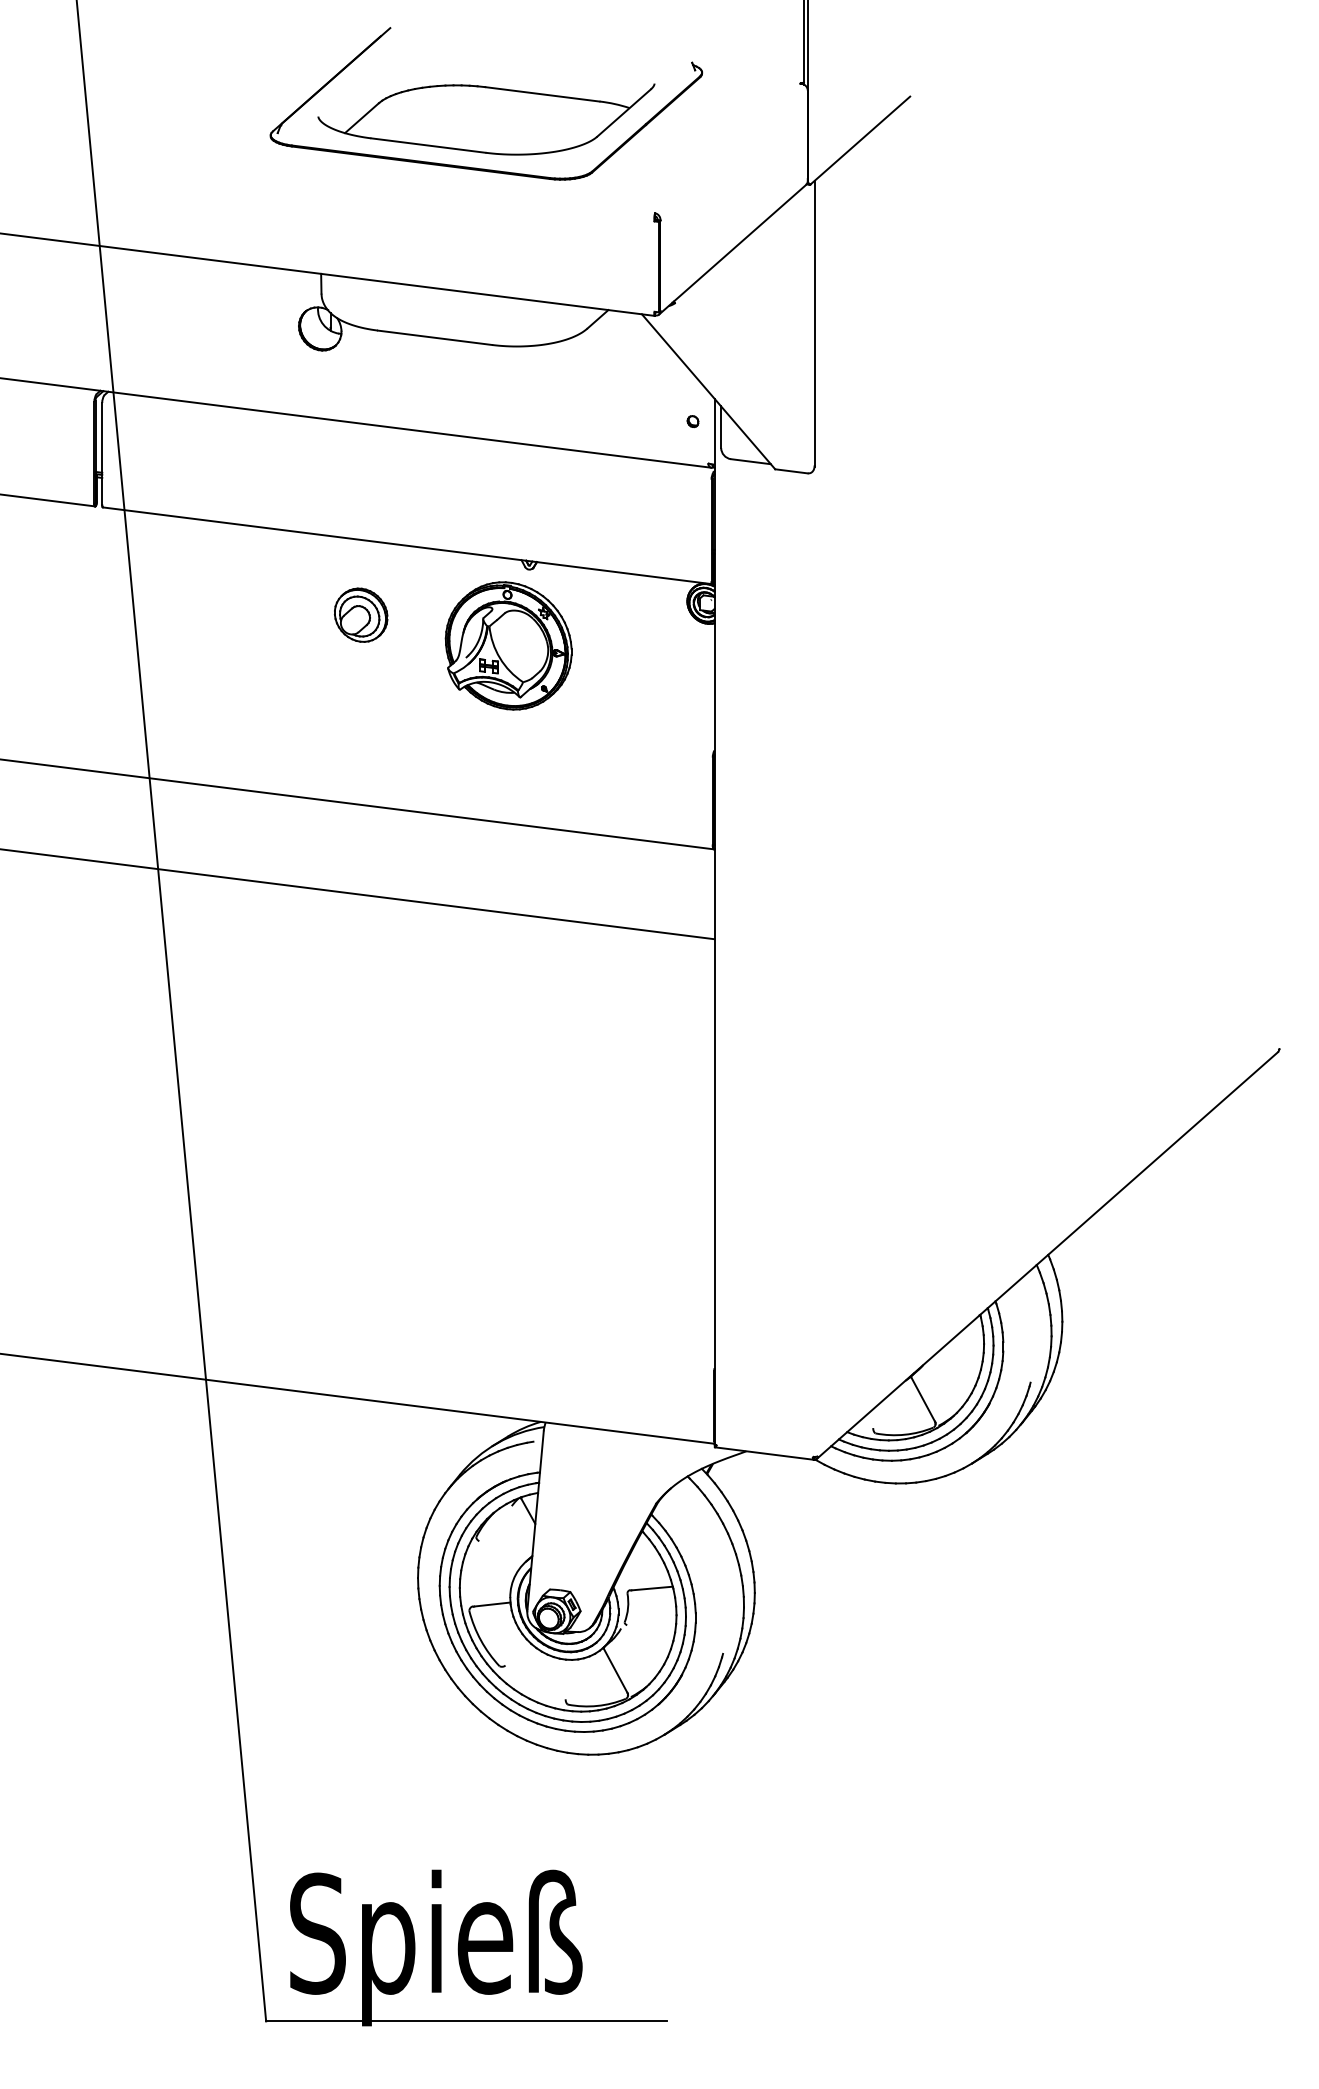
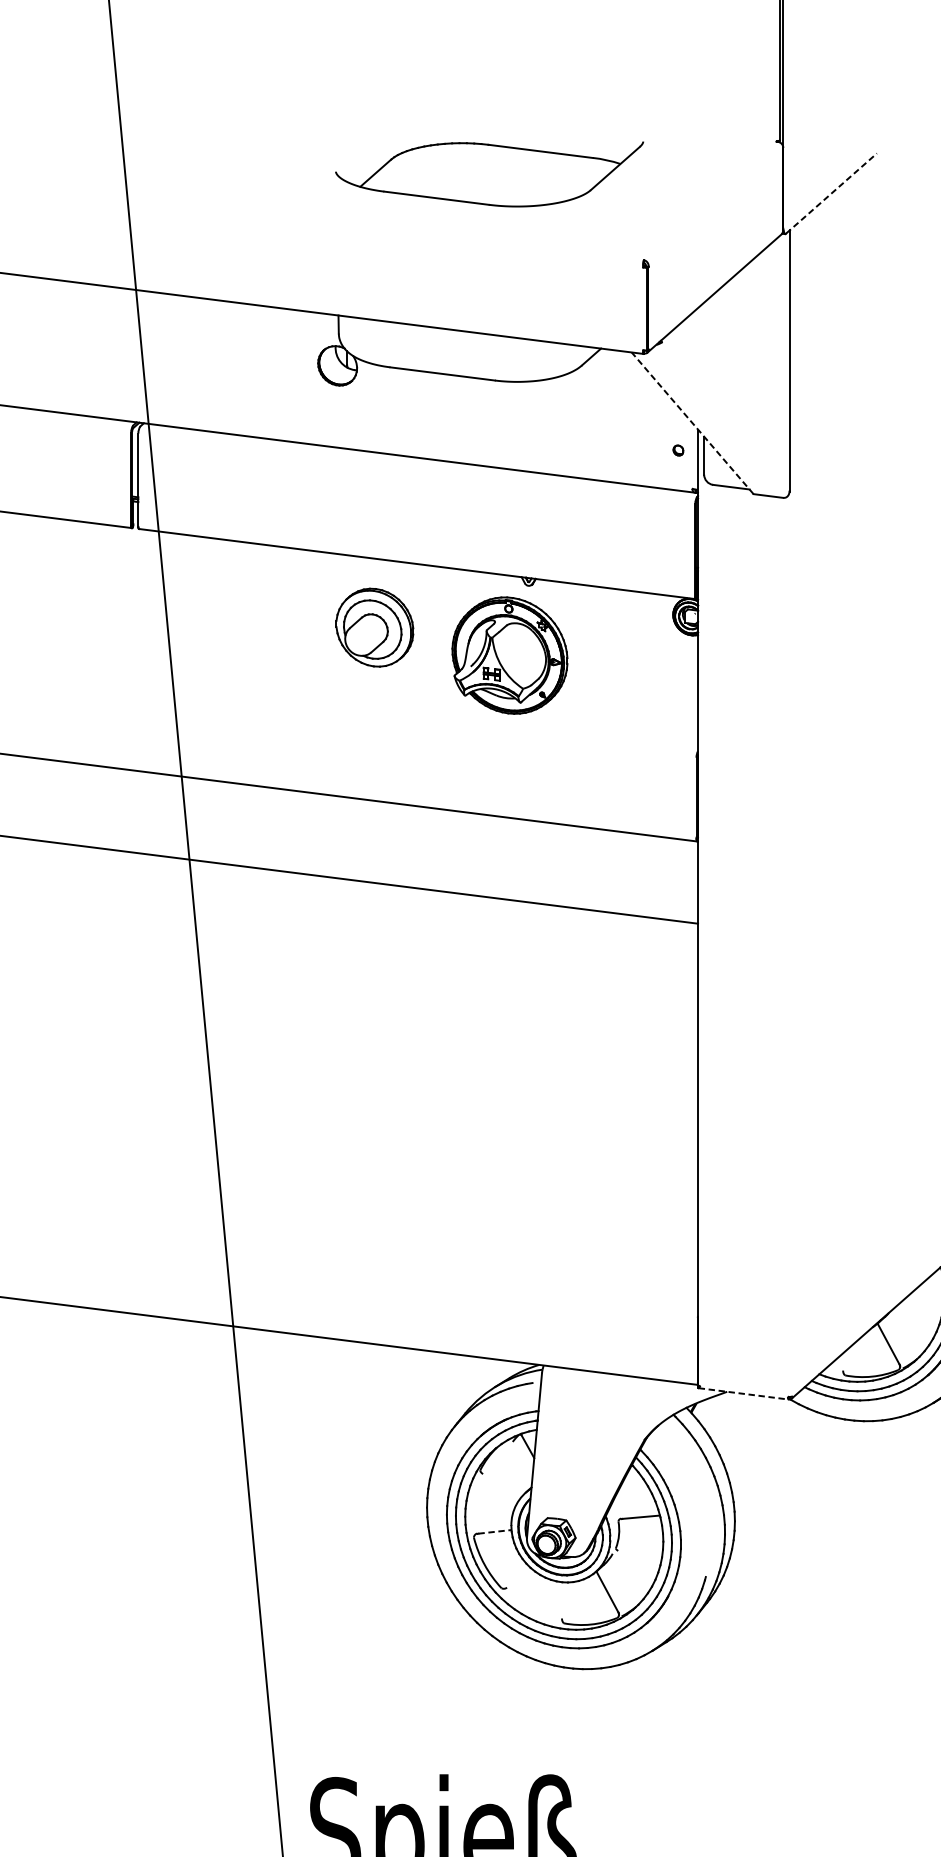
line: (860, 140) -> (831, 193), solid -> dashed
part: (476, 167) -> (480, 218), removed
line: (708, 391) -> (692, 423), solid -> dashed
part: (361, 614) -> (375, 626), size x1.6
line: (764, 1453) -> (743, 1393), solid -> dashed
line: (492, 1604) -> (495, 1531), solid -> dashed

